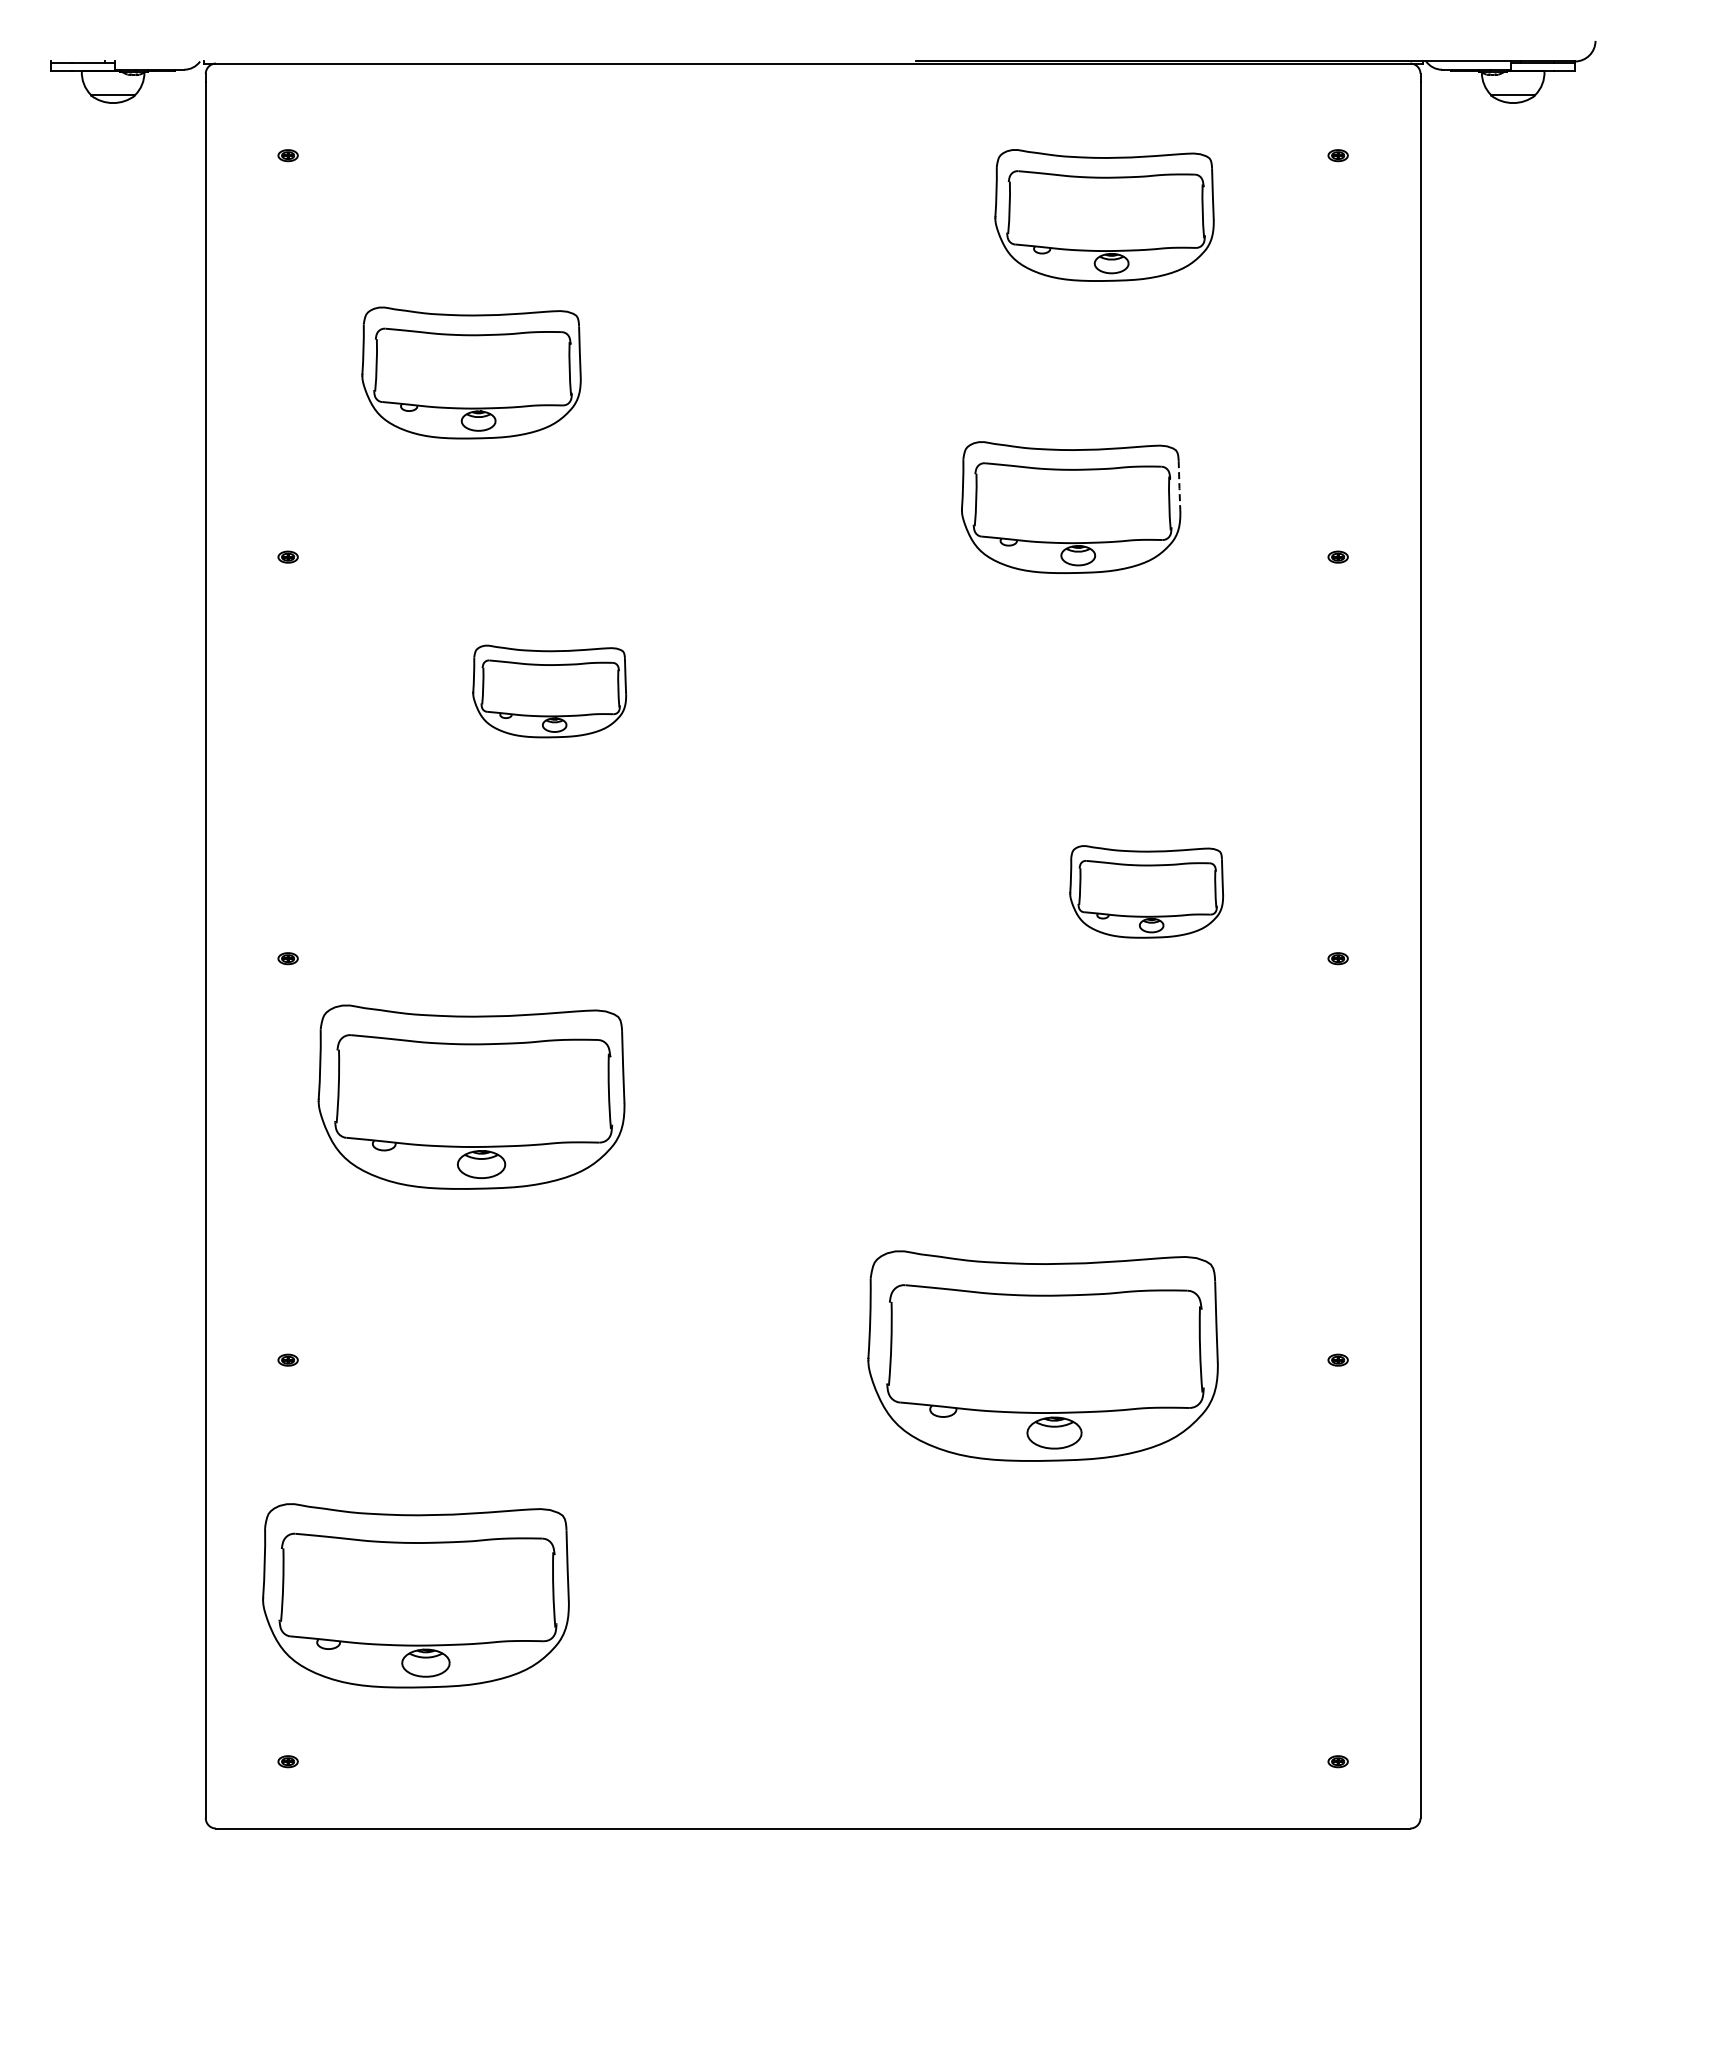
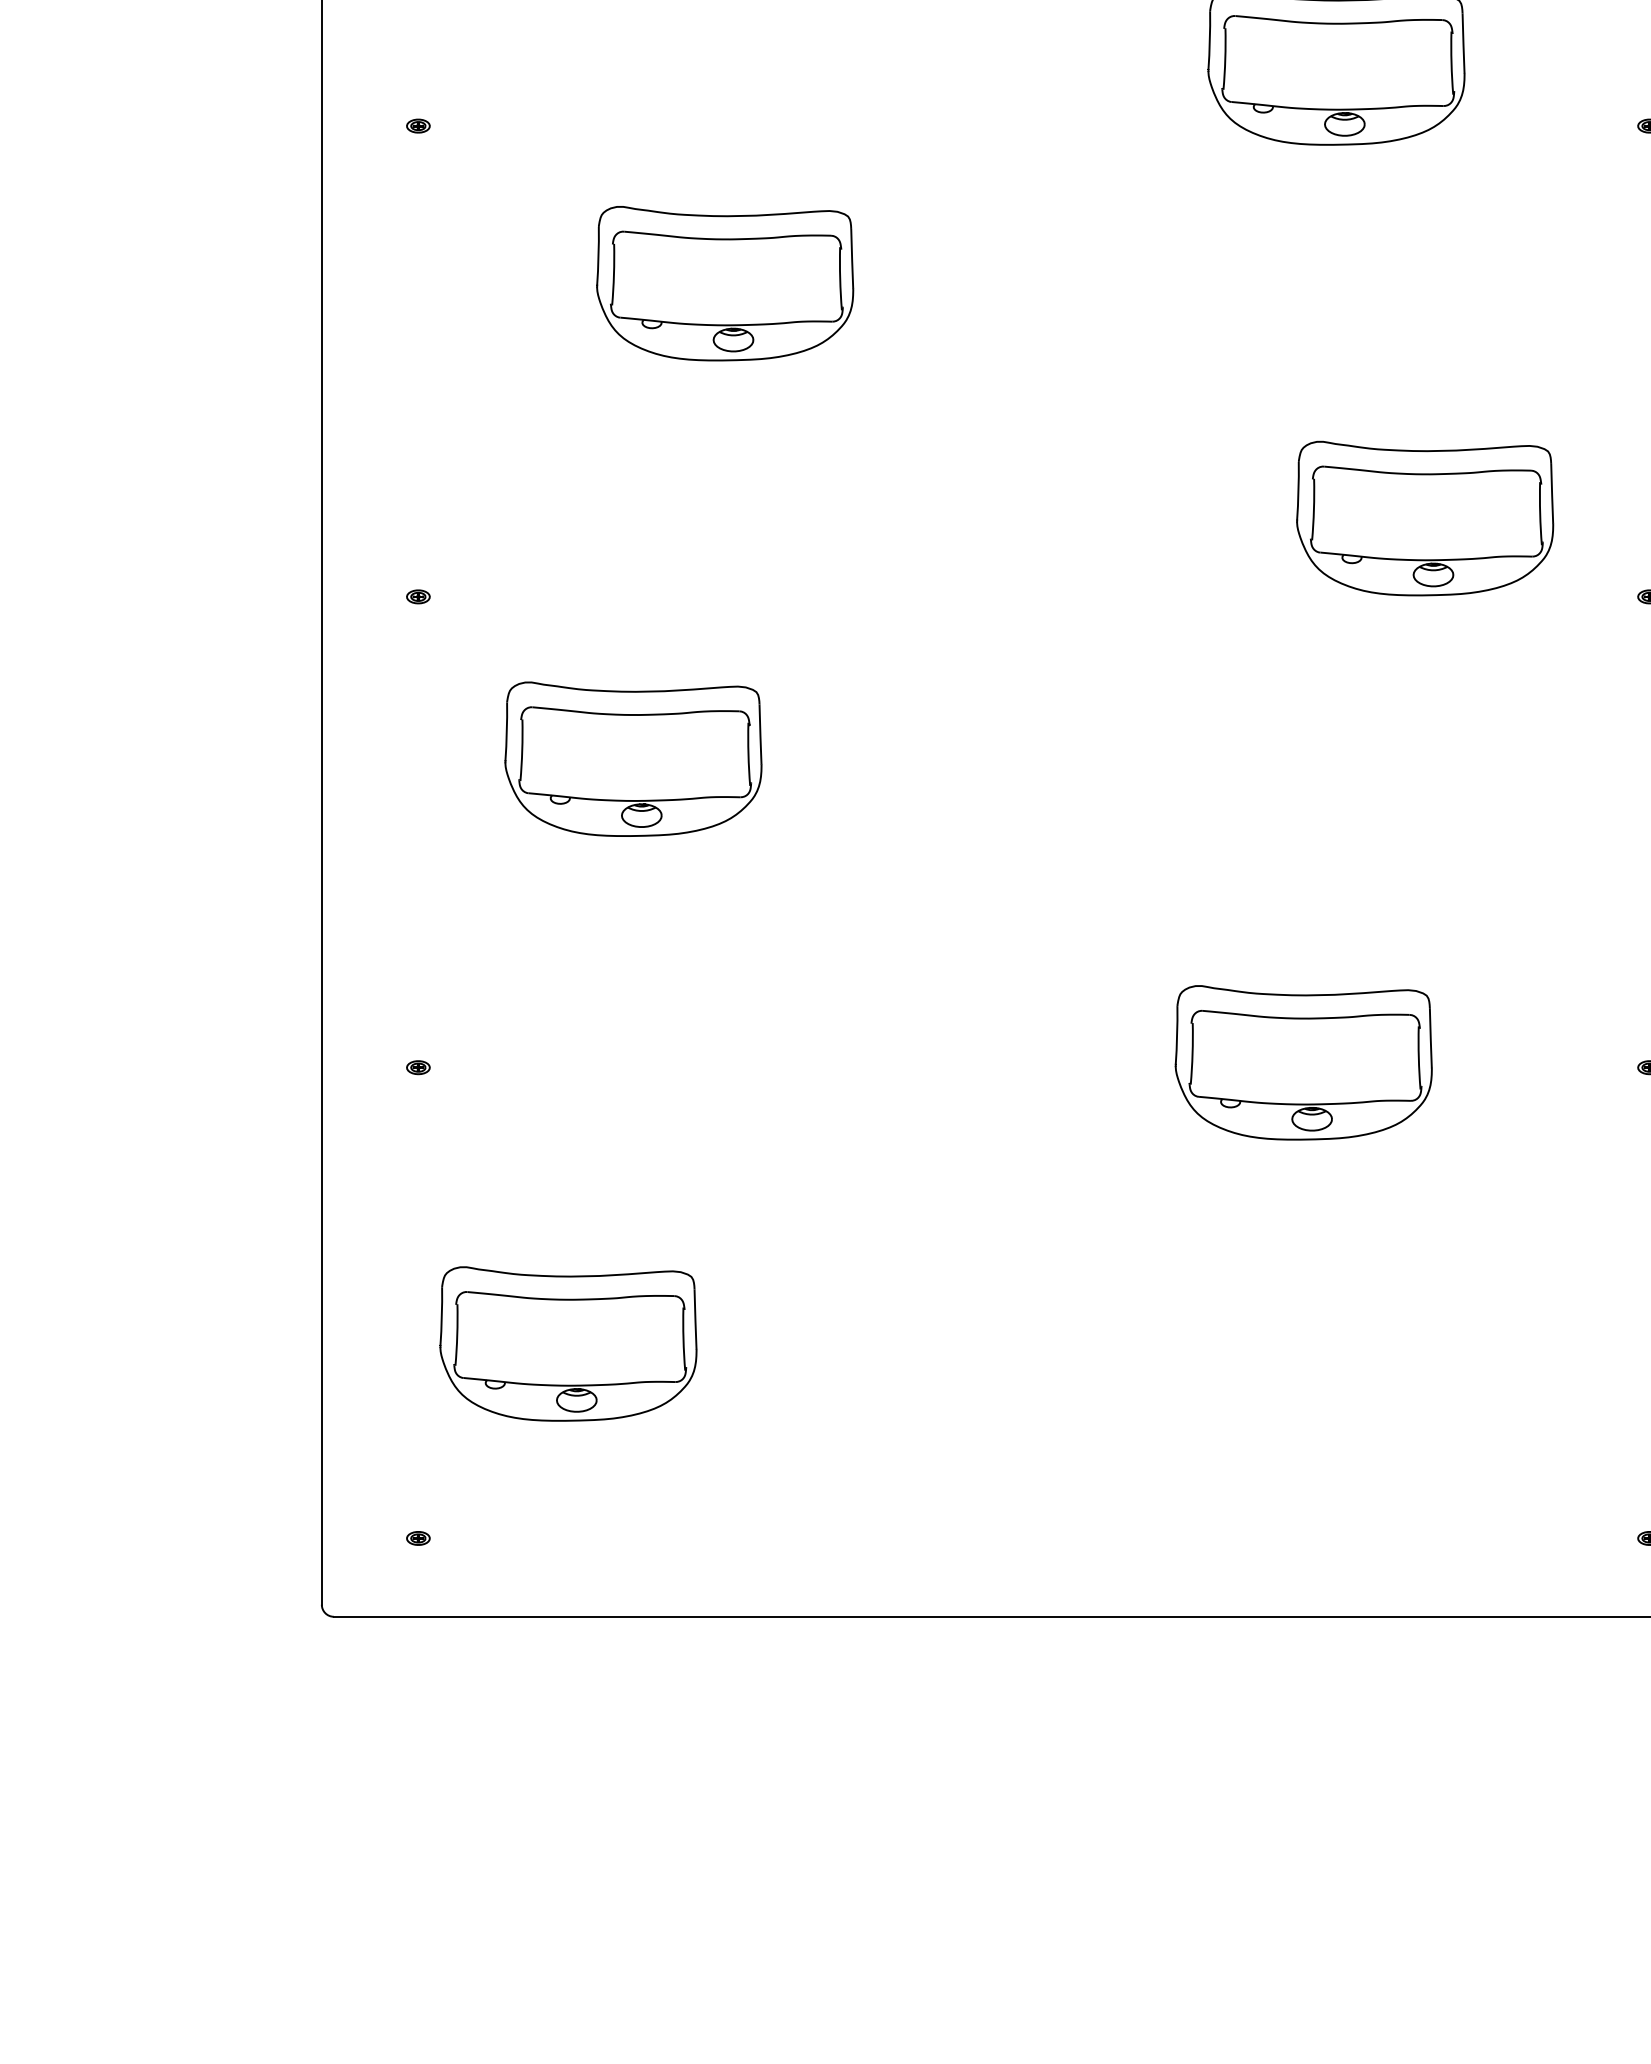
line: (1179, 486) -> (1463, 43), dashed -> solid
part: (549, 691) -> (724, 283), size x1.43
part: (1146, 891) -> (1424, 518), size x1.43
part: (471, 1096) -> (633, 758), size x0.71
part: (1043, 1355) -> (1304, 1062), size x0.62
part: (416, 1595) -> (568, 1343), size x0.71

